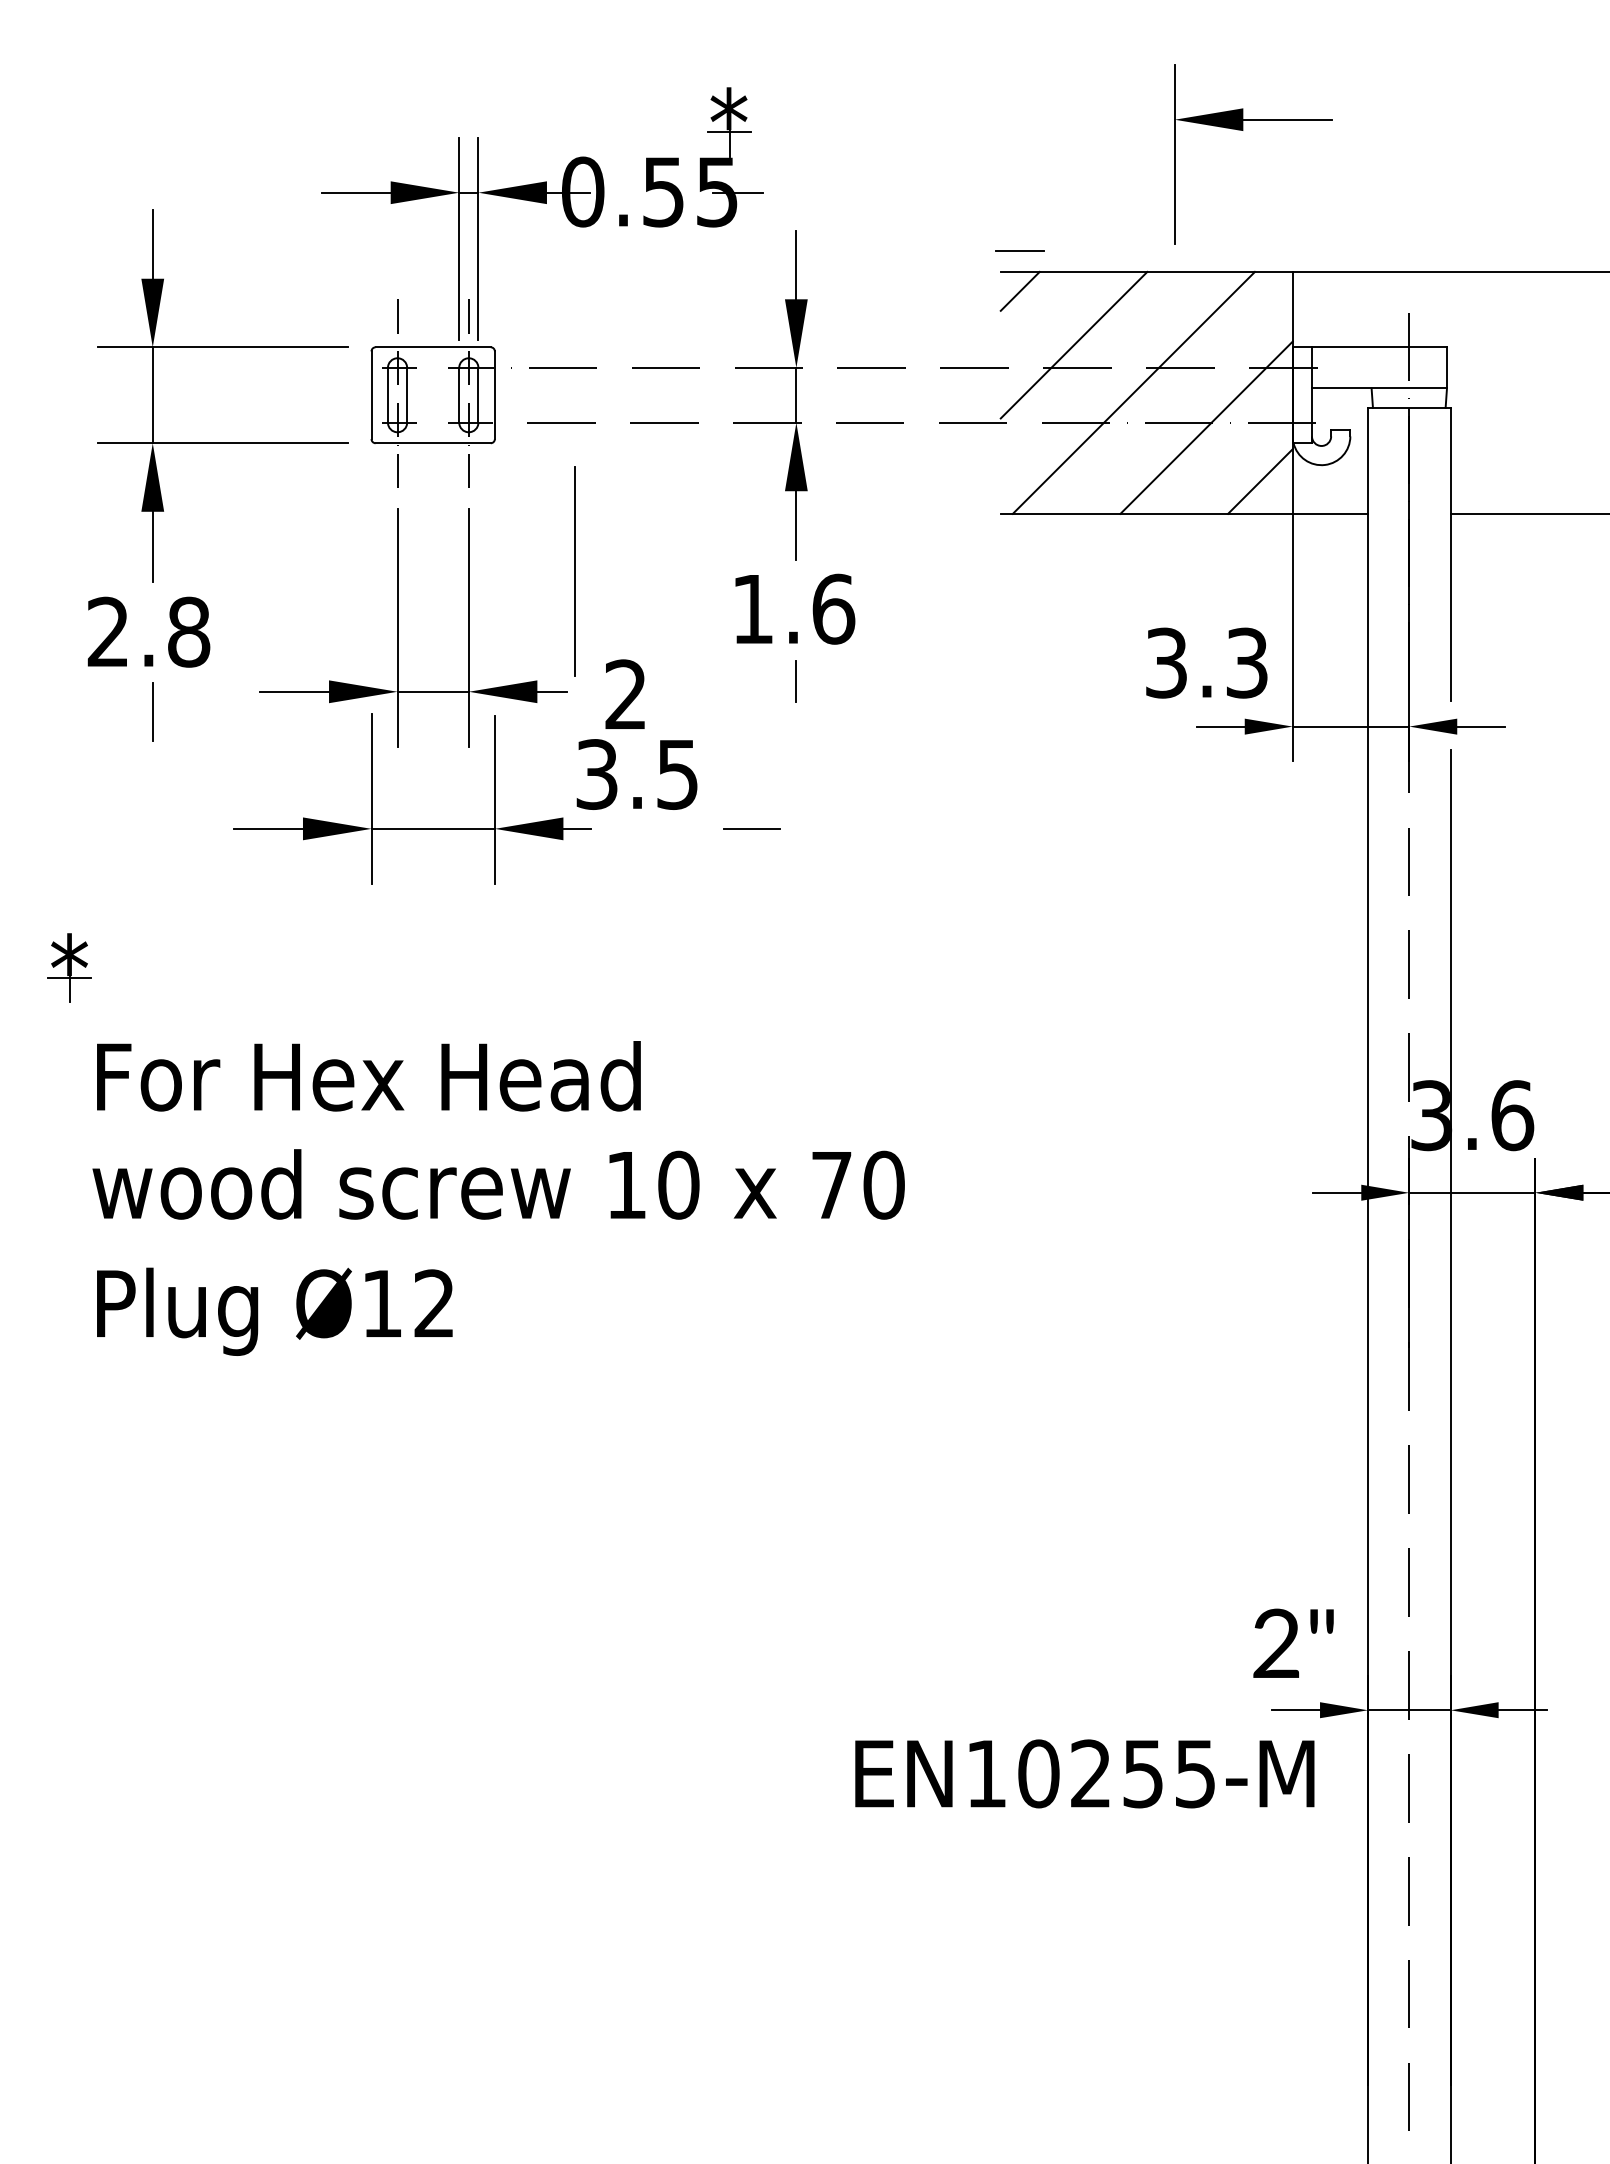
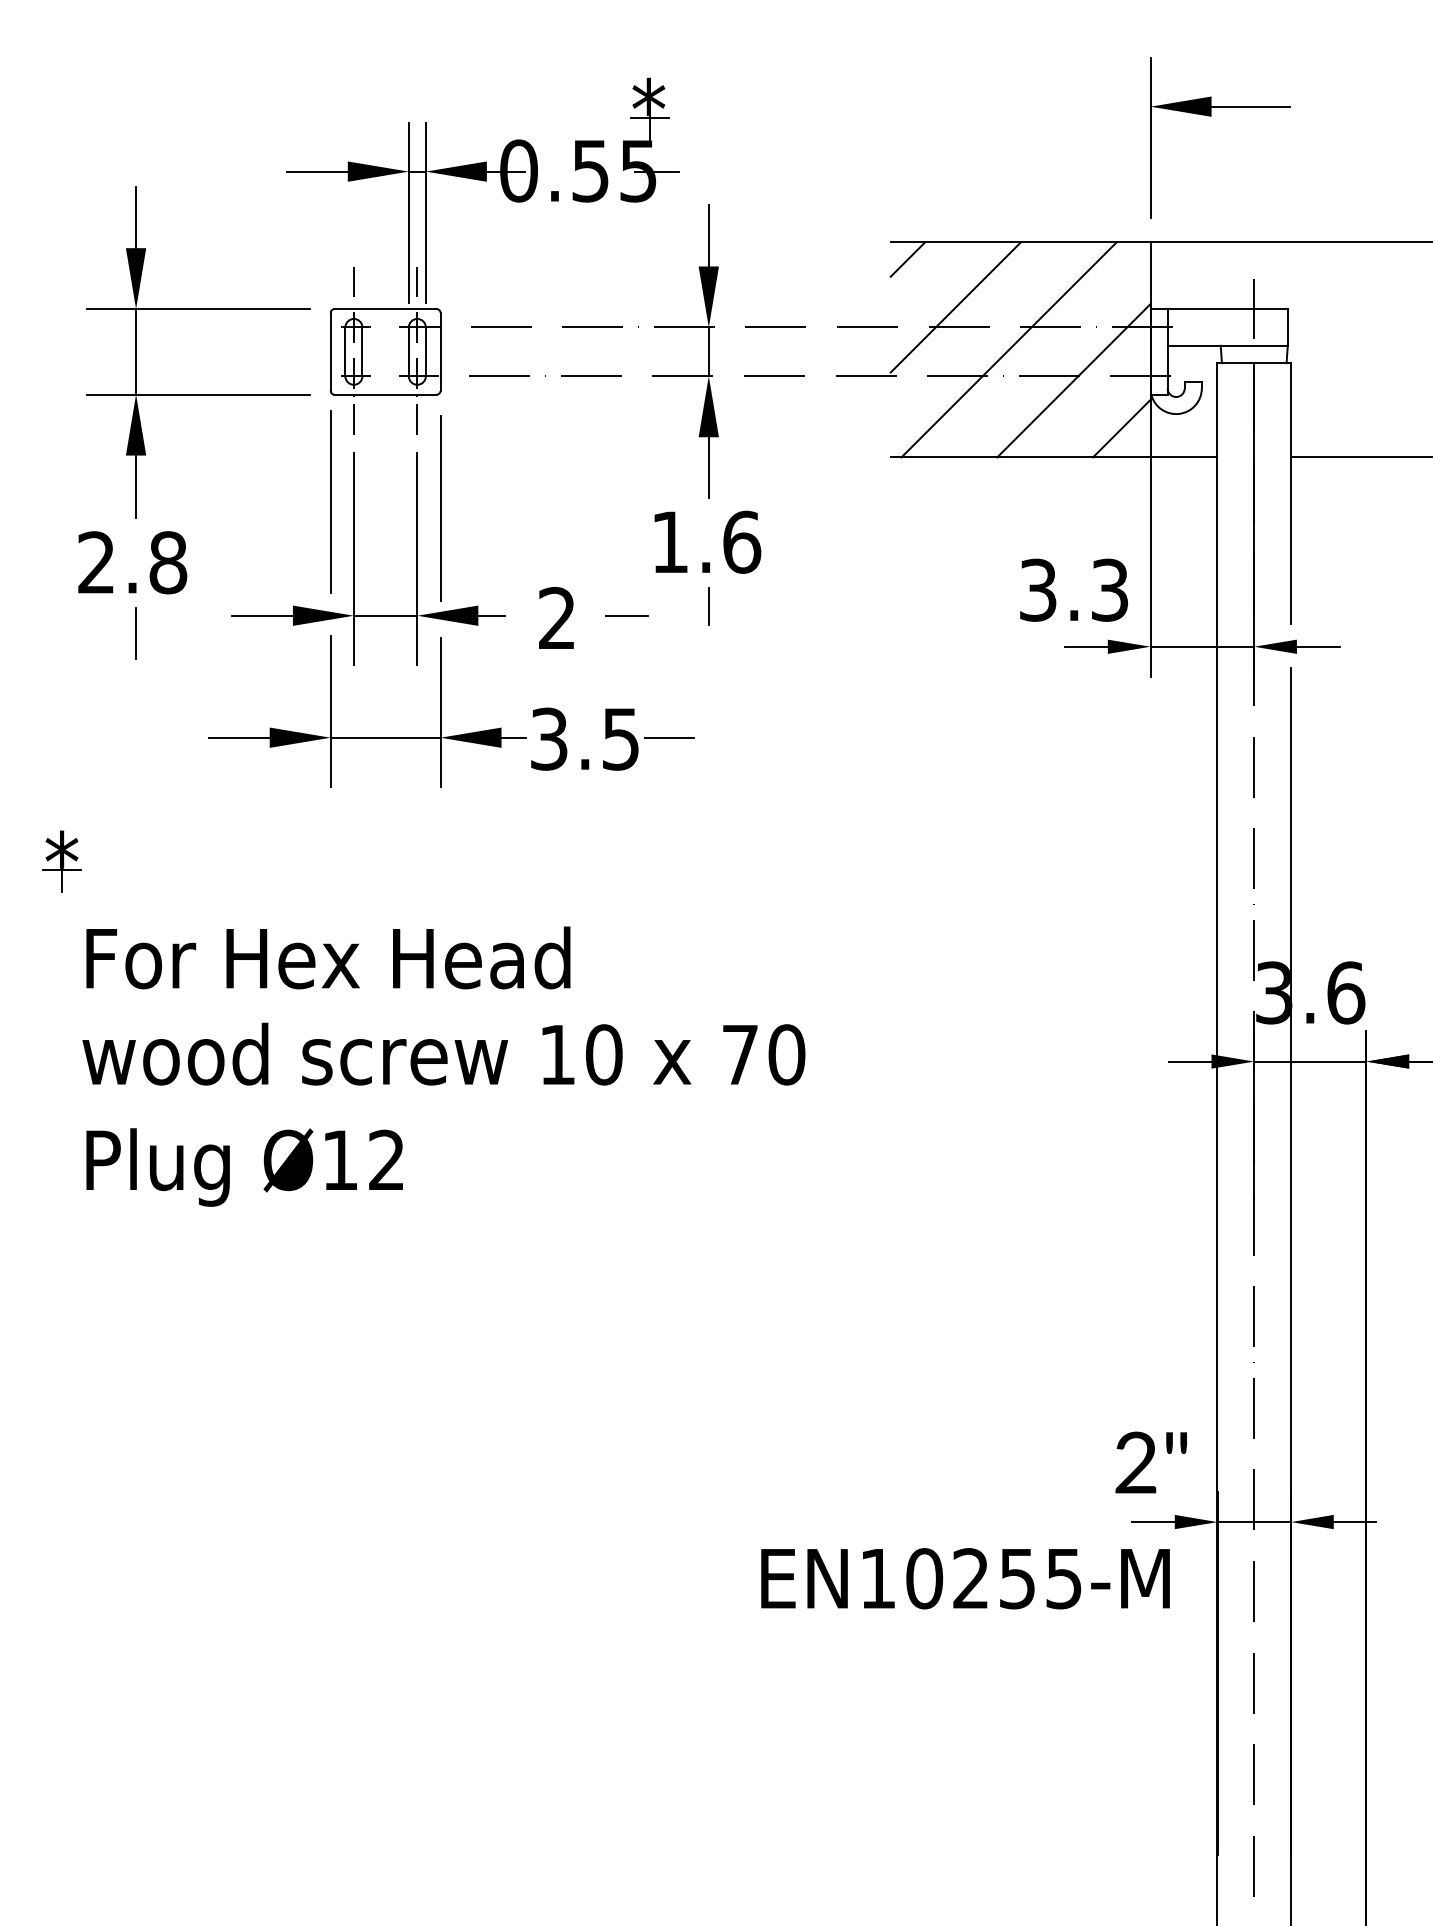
part: (1243, 130) -> (1211, 116), moved
line: (1019, 250) -> (627, 615), moved
line: (371, 564) -> (330, 502), added
line: (574, 571) -> (440, 508), moved
text: (636, 774) -> (584, 739), moved

